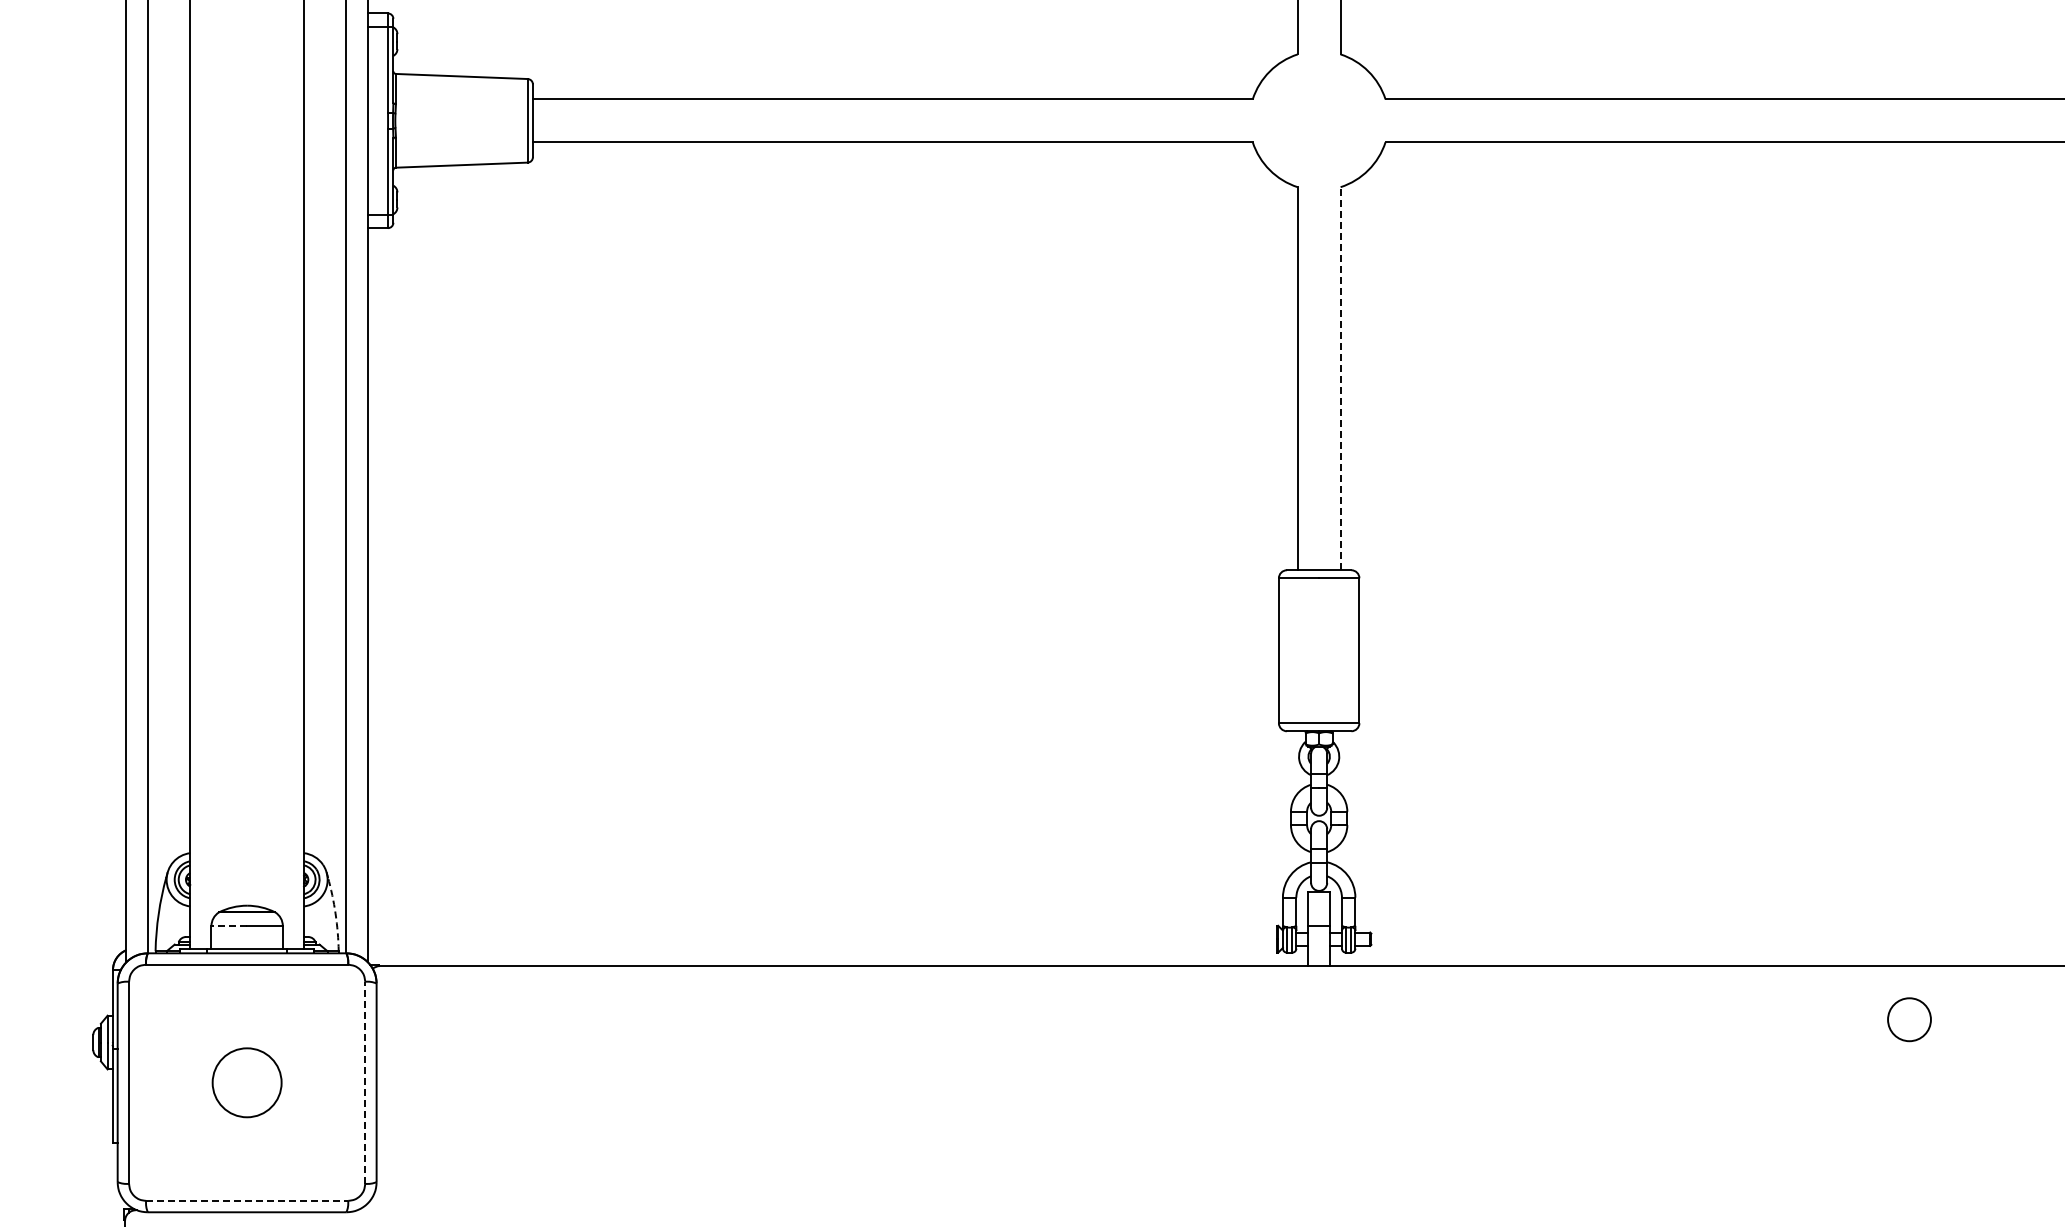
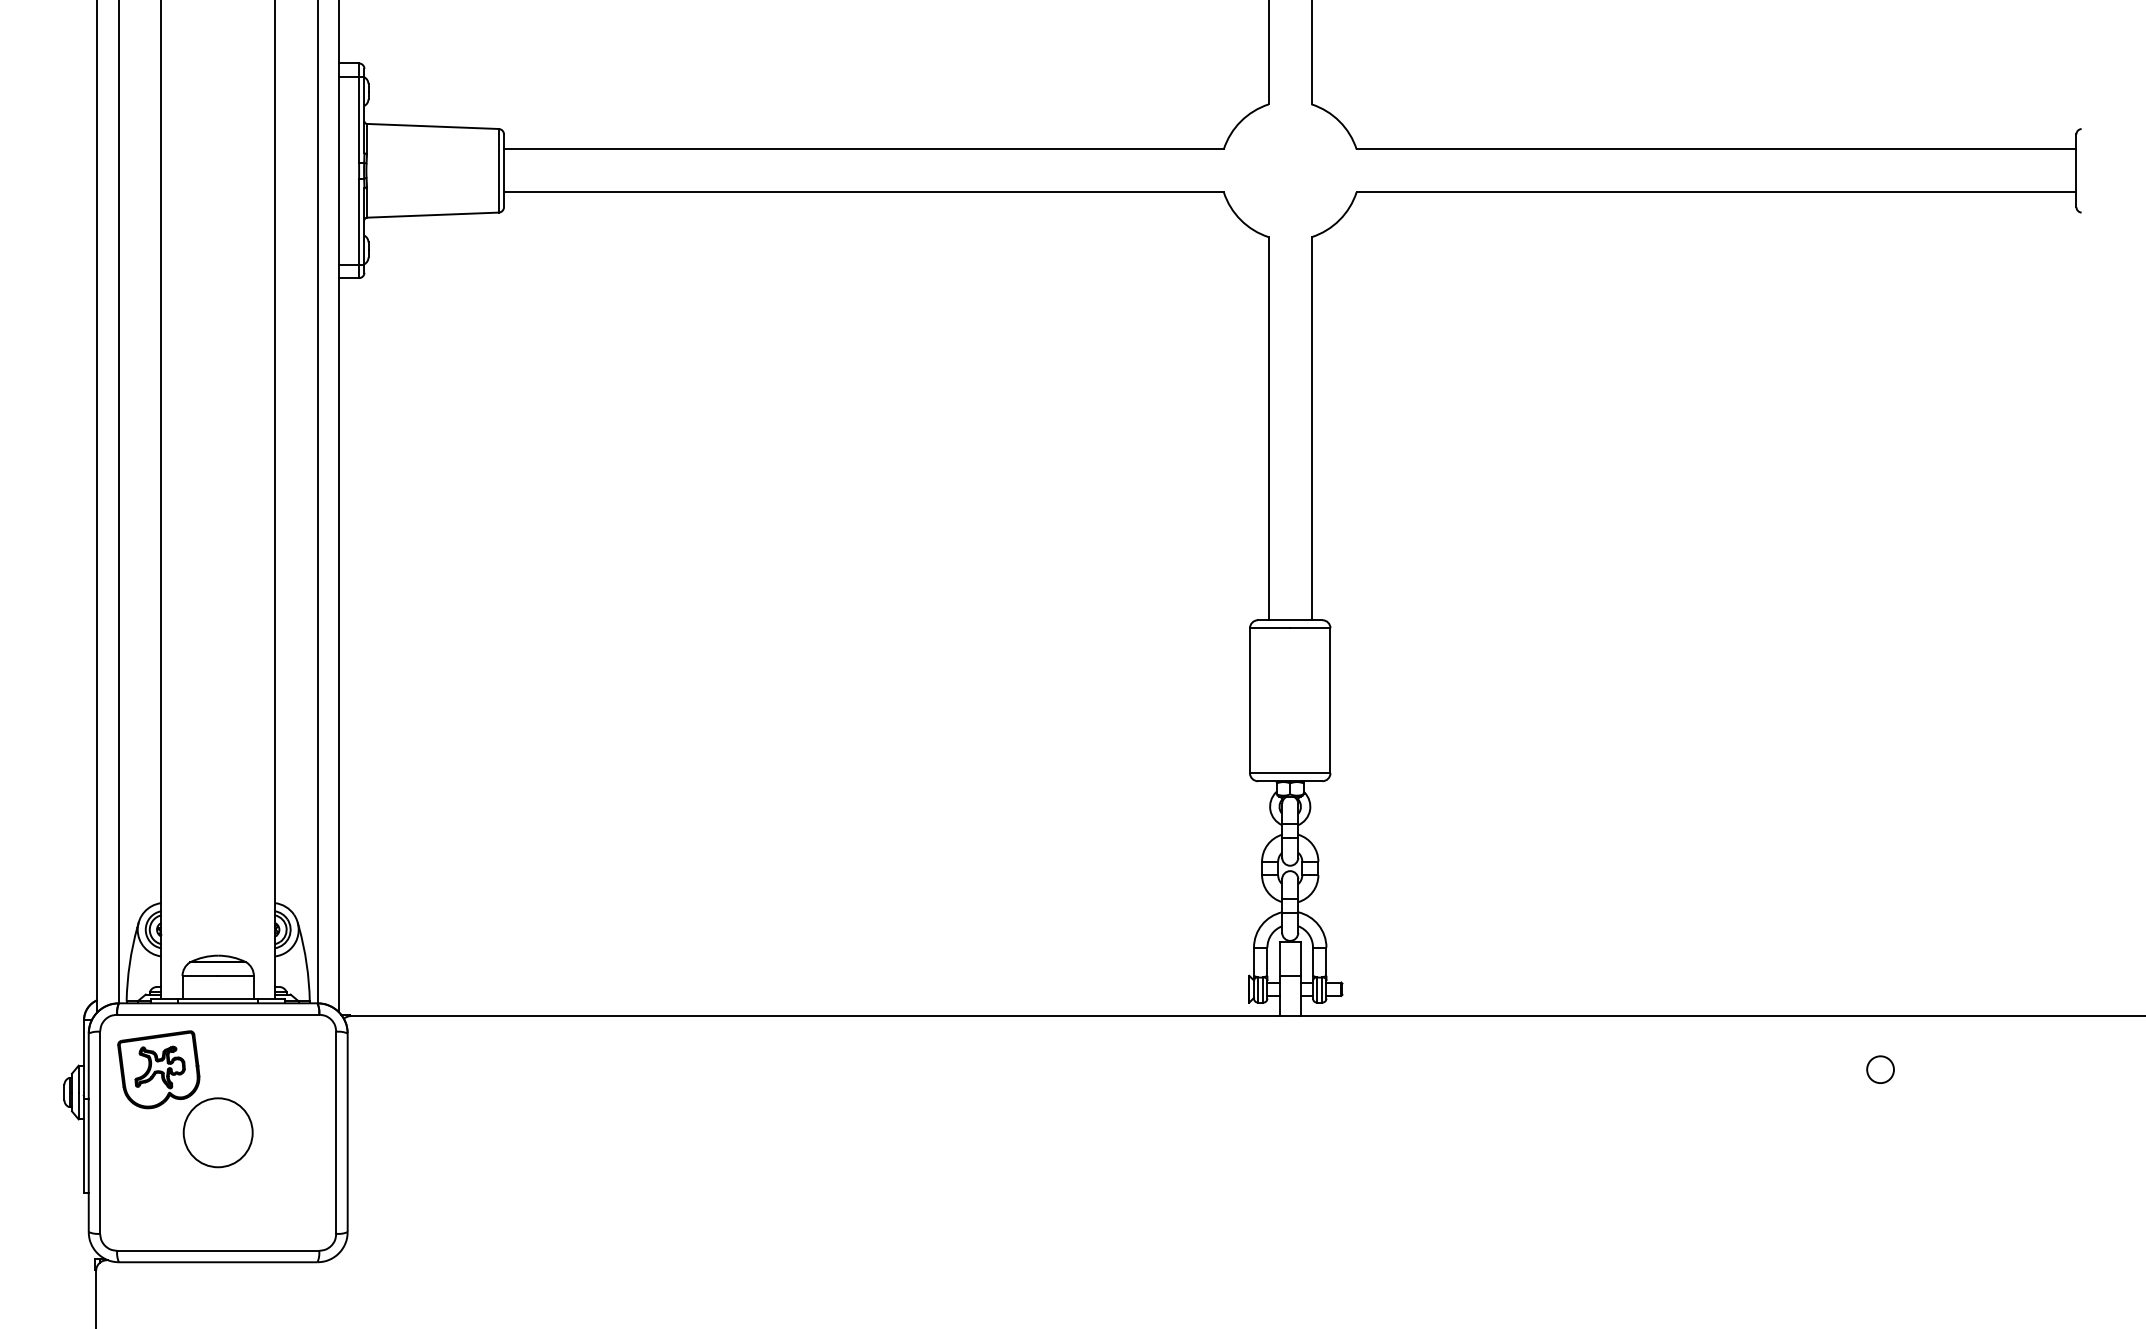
line: (1340, 378) -> (1311, 428), dashed -> solid
arc: (335, 913) -> (306, 963), dashed -> solid
line: (229, 926) -> (200, 976), dashed -> solid
part: (187, 1019) -> (158, 1069), added
circle: (1909, 1019) -> (1880, 1069), size x0.62
line: (365, 1082) -> (336, 1132), dashed -> solid
line: (247, 1200) -> (218, 1250), dashed -> solid

